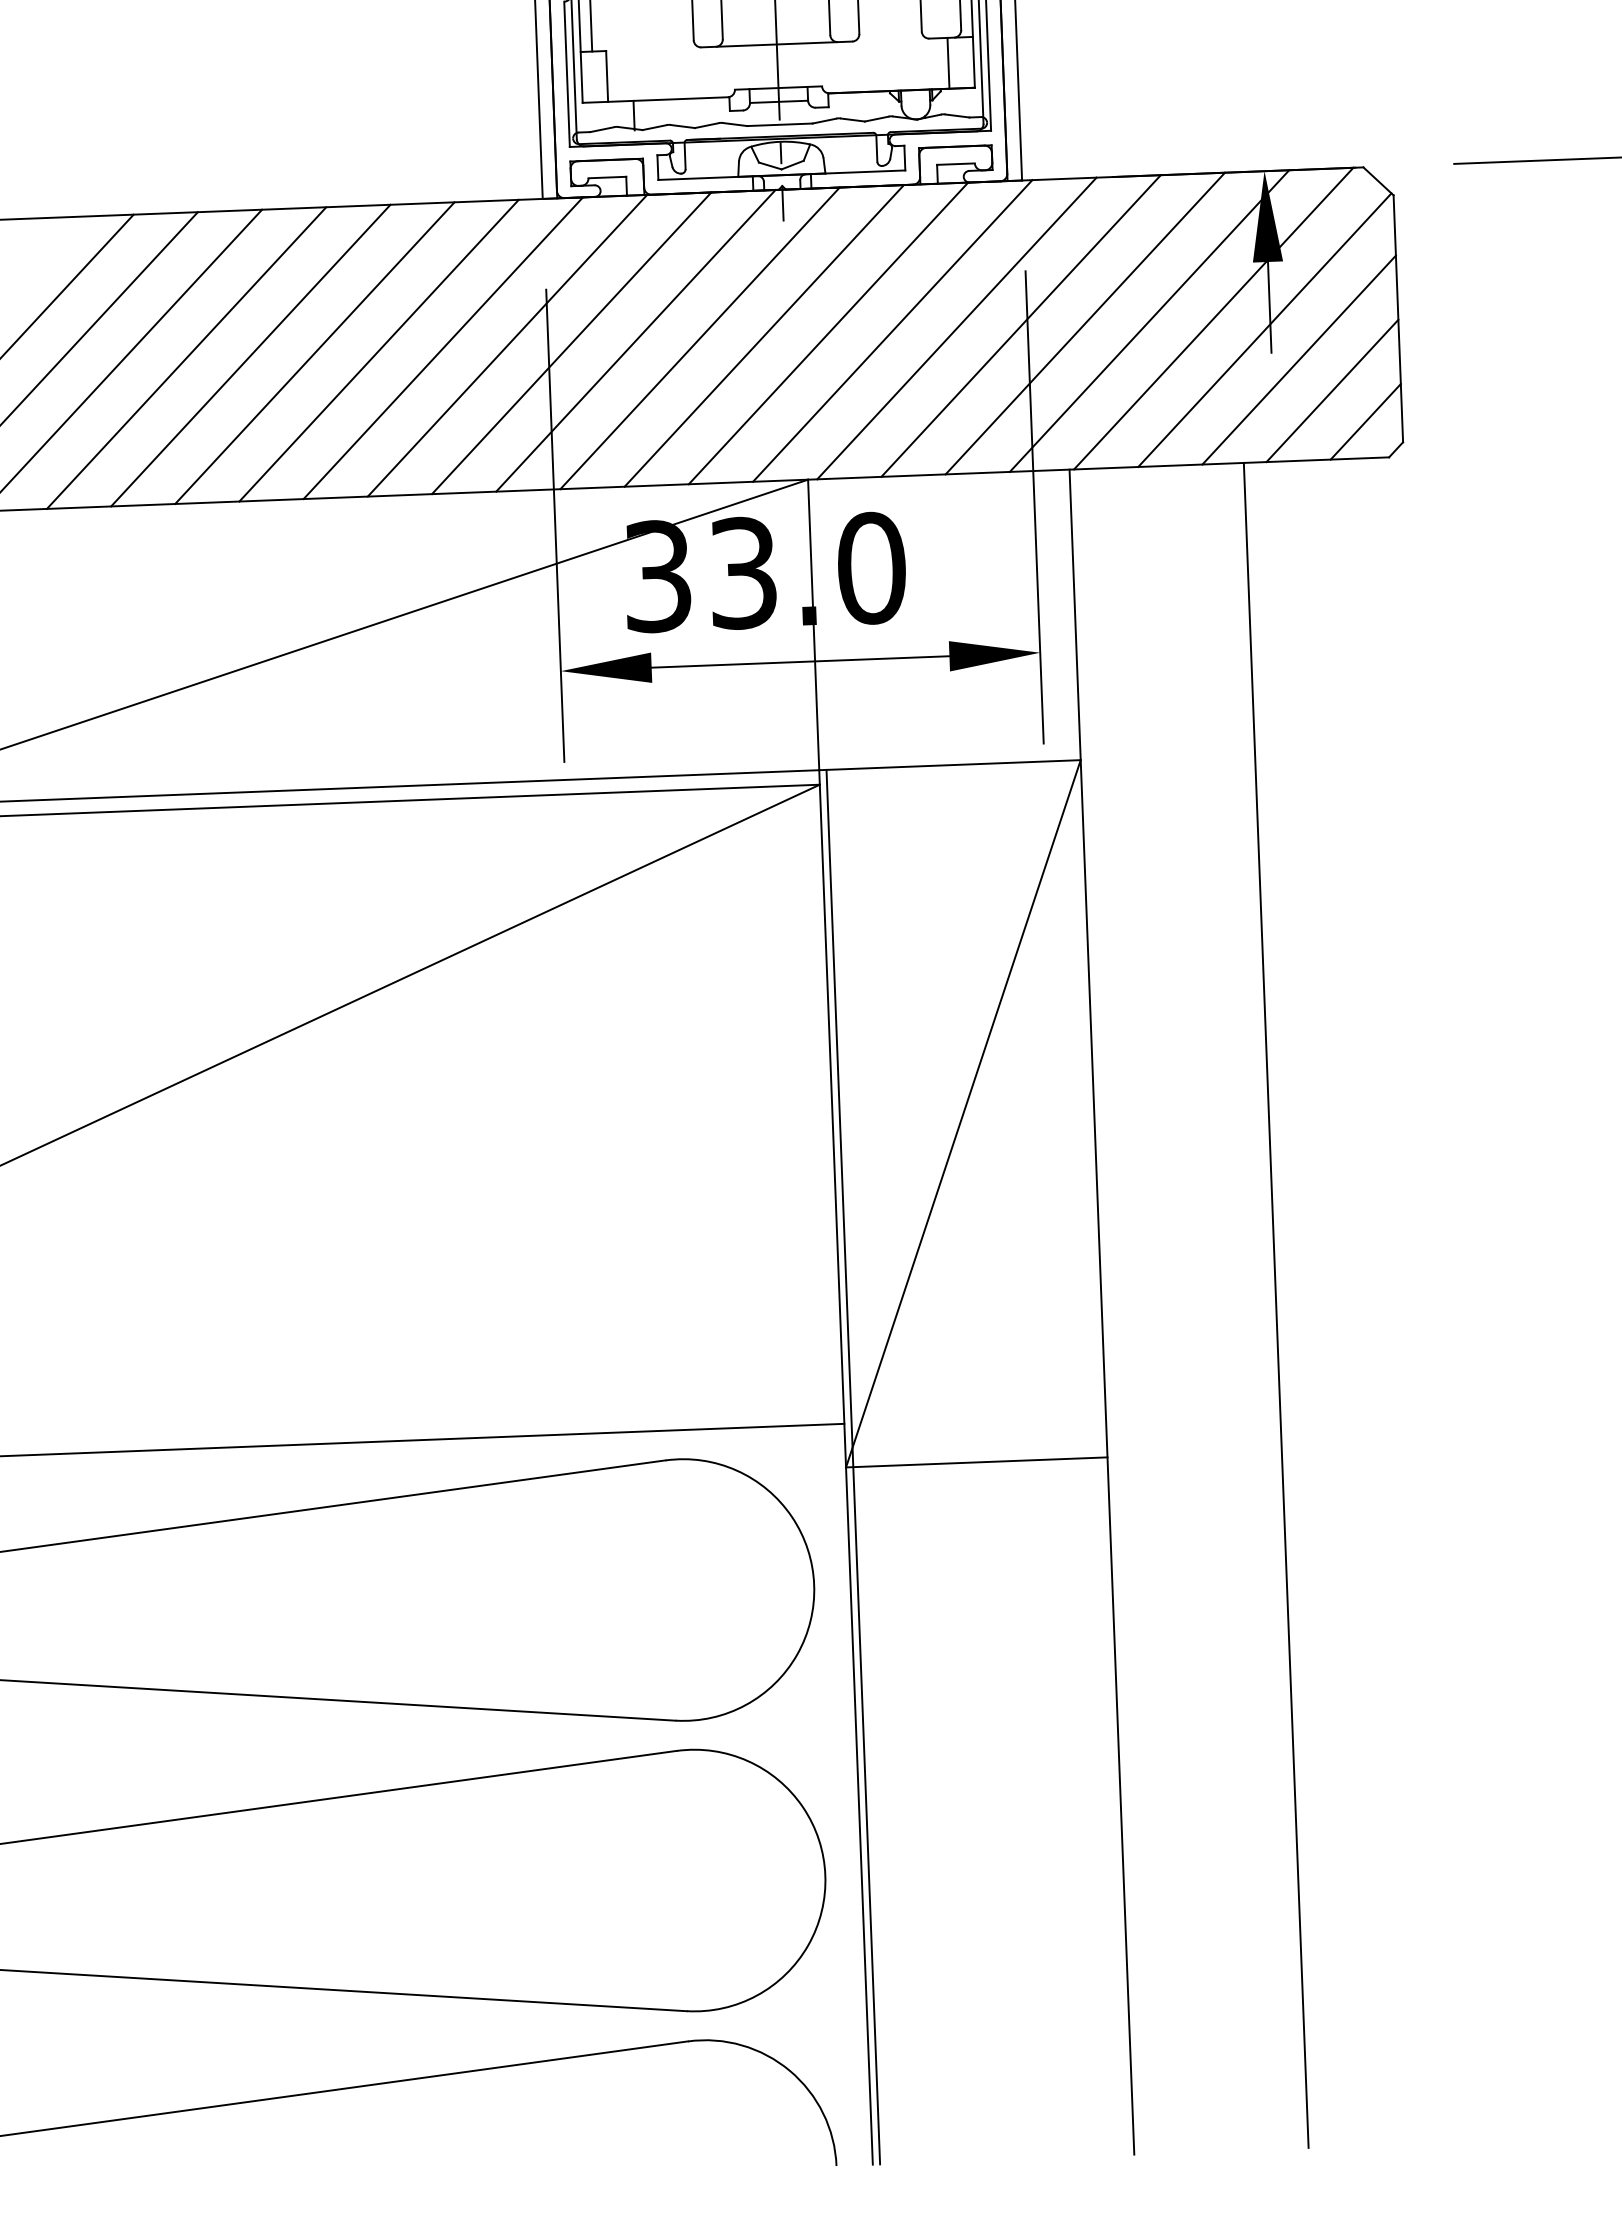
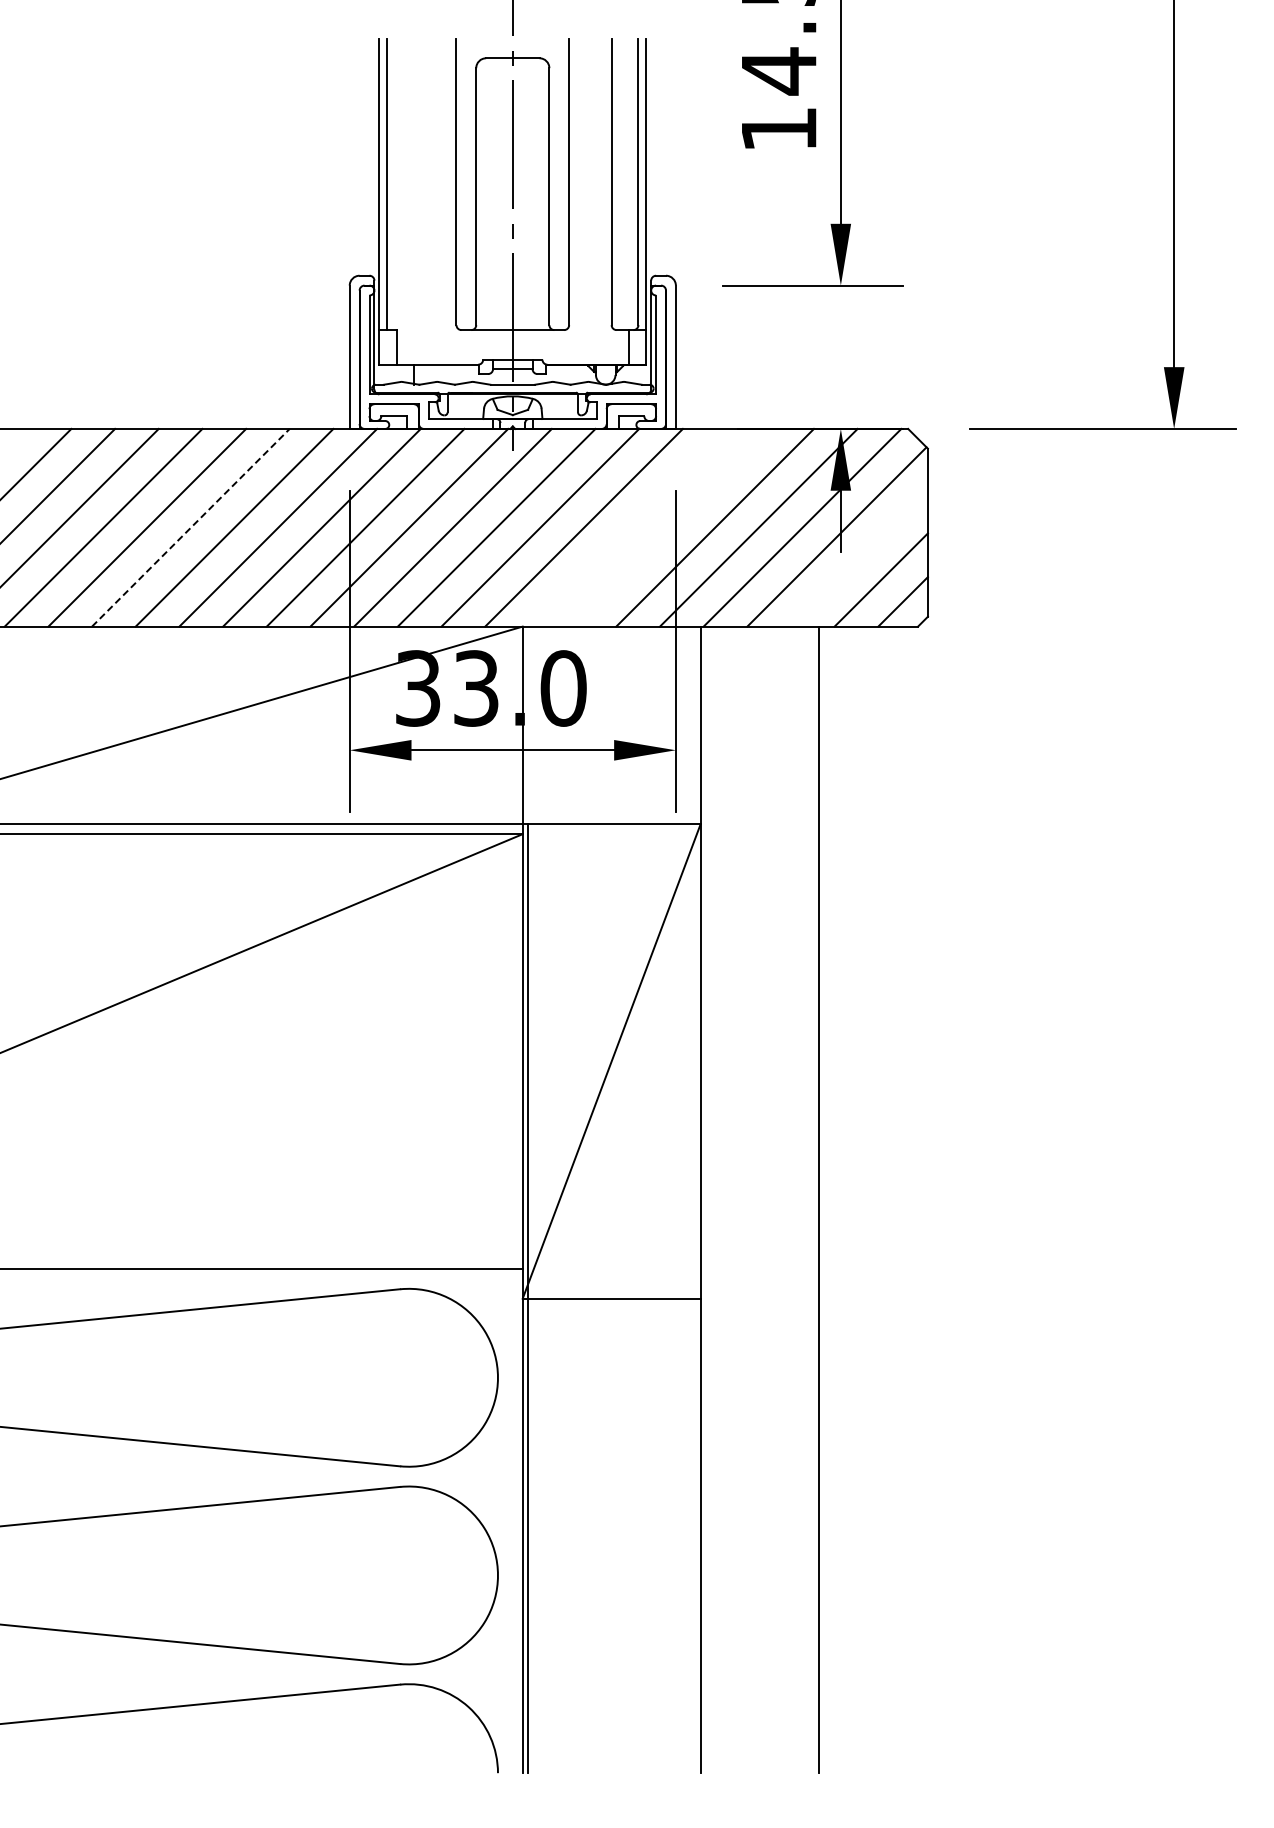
line: (1021, 325) -> (671, 527), removed
line: (956, 328) -> (627, 527), removed
line: (314, 352) -> (190, 527), solid -> dashed
line: (1299, 359) -> (859, 557), removed

